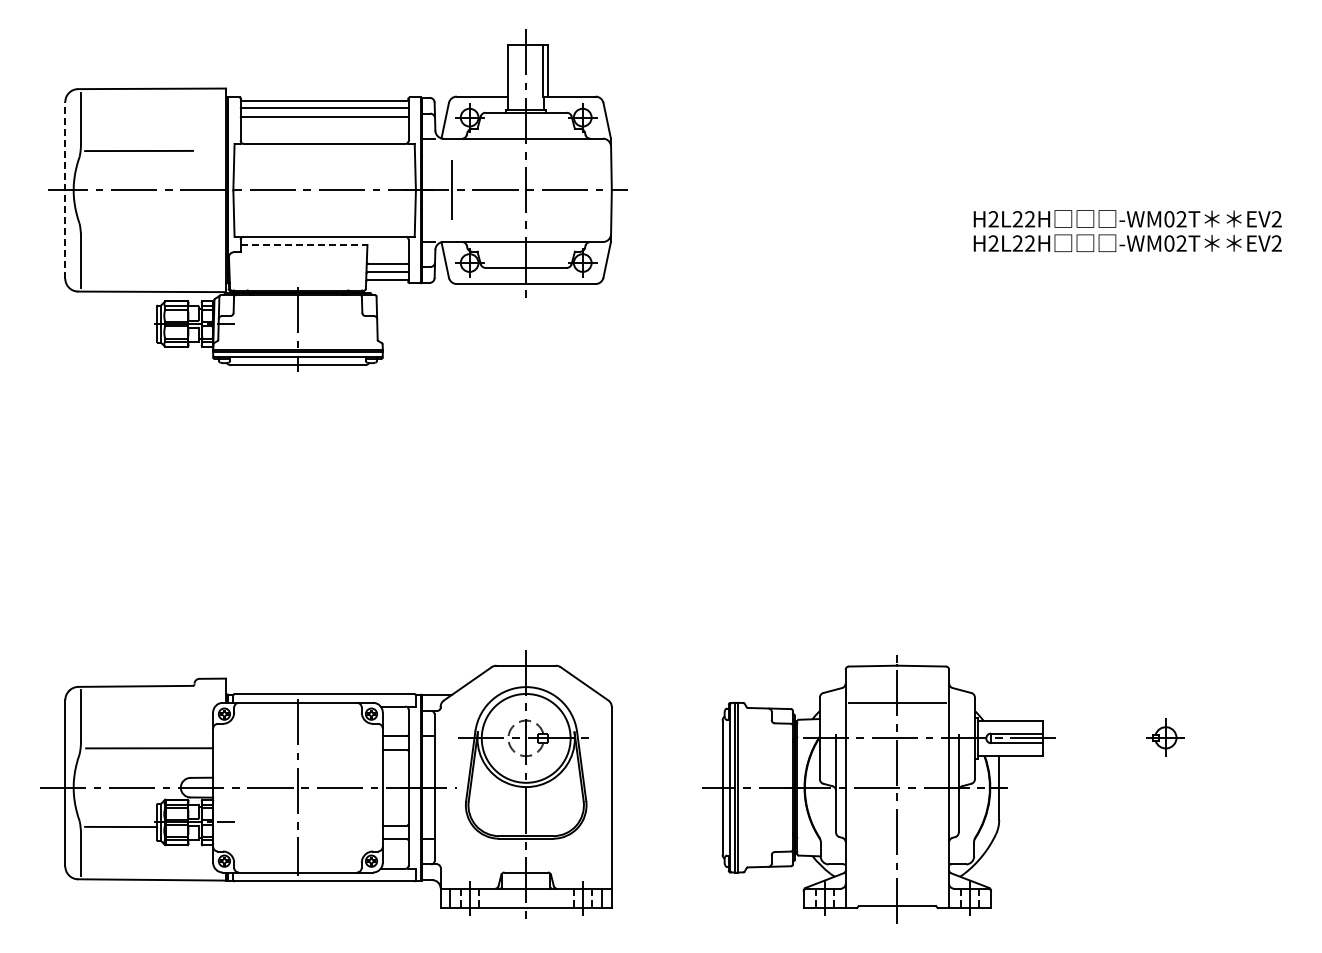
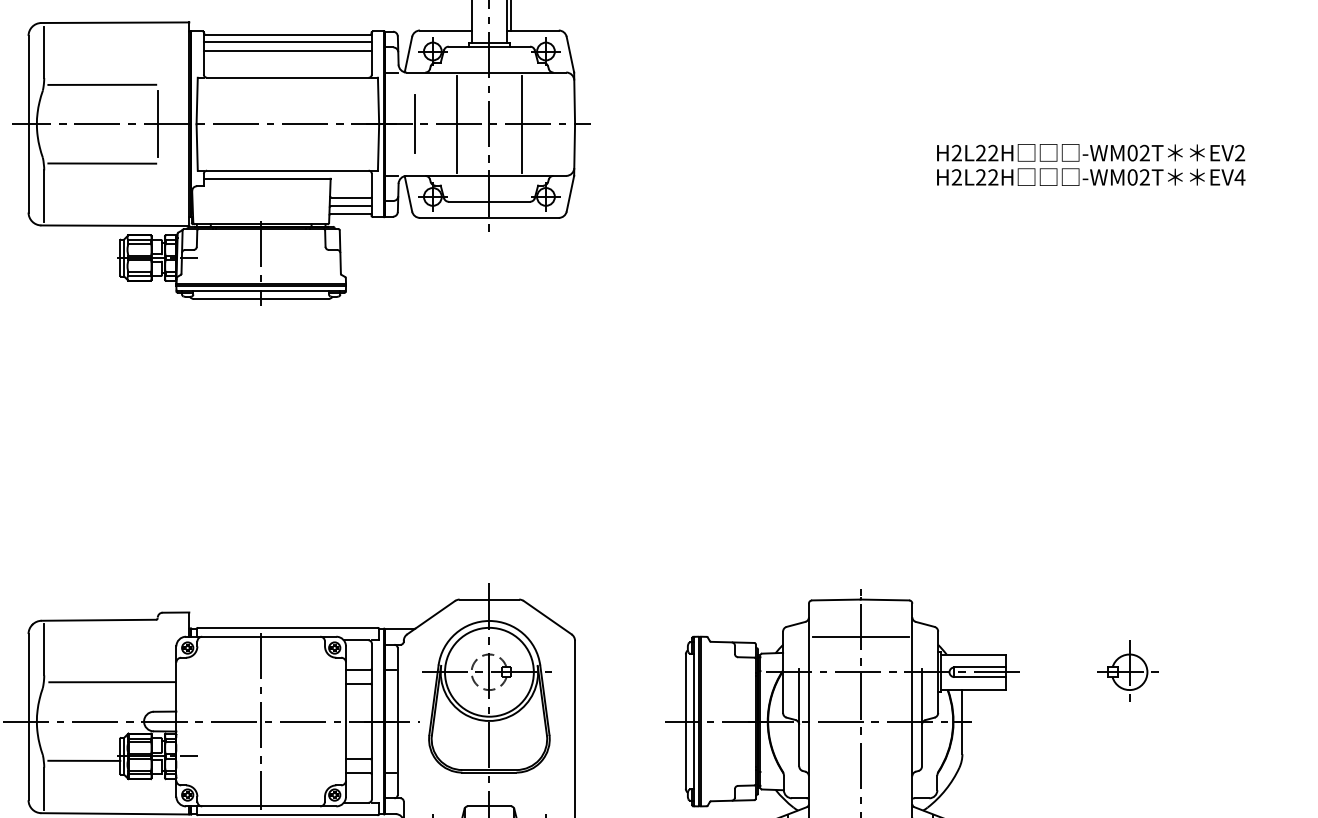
line: (65, 189) -> (28, 123), dashed -> solid
line: (493, 189) -> (456, 123), added
line: (558, 189) -> (521, 123), added
line: (194, 190) -> (157, 124), added
line: (138, 229) -> (101, 163), added
text: (1276, 243) -> (1239, 177), EV2 -> EV4
line: (304, 244) -> (267, 178), dashed -> solid
part: (1164, 736) -> (1127, 670), size x1.67

